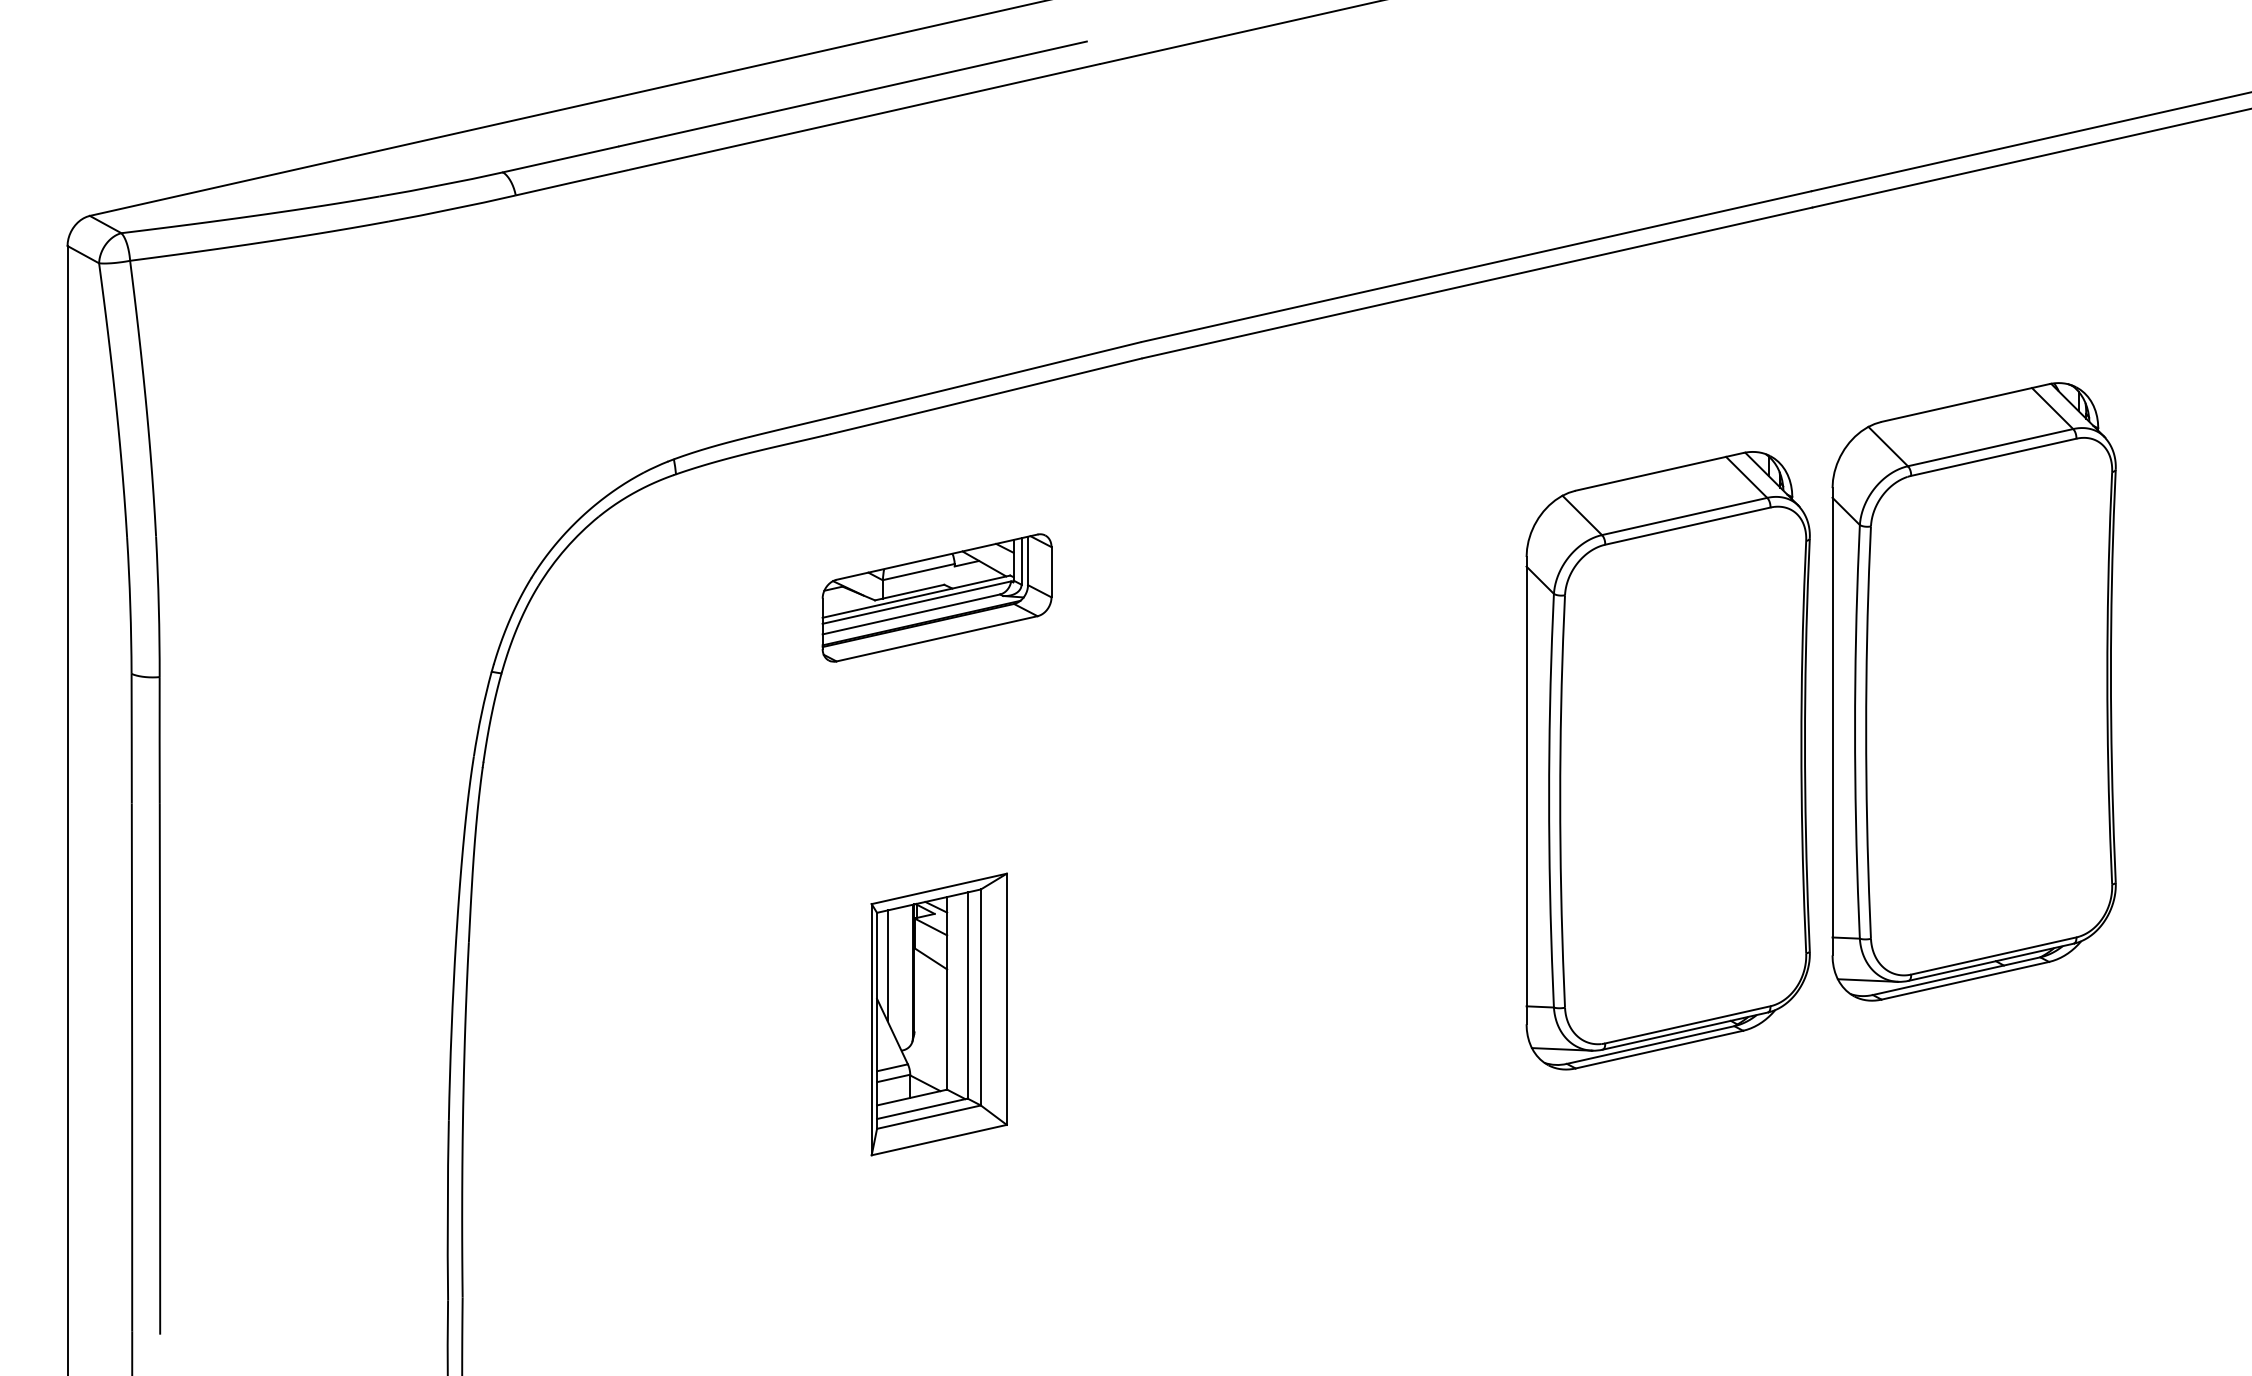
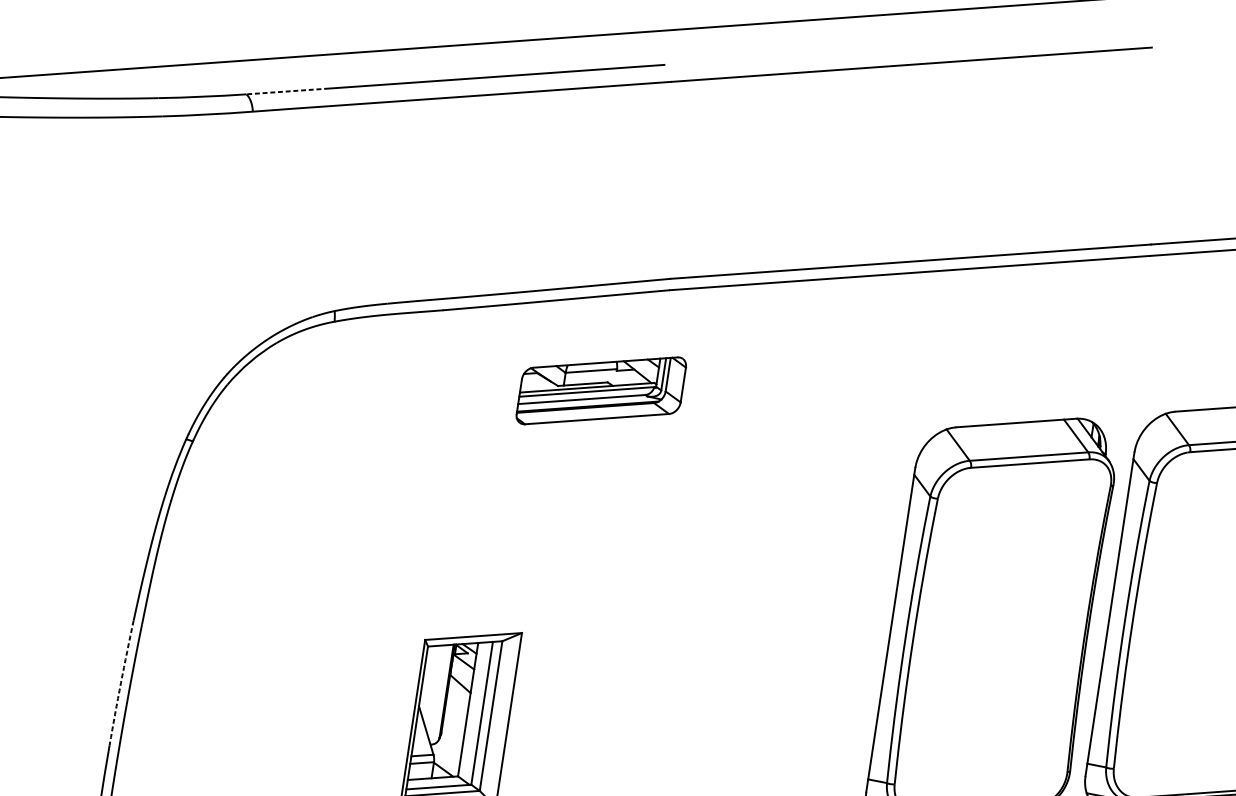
line: (560, 159) -> (287, 91), solid -> dashed
part: (936, 597) -> (600, 390), moved
line: (887, 965) -> (429, 684), removed
arc: (451, 1029) -> (120, 682), solid -> dashed

